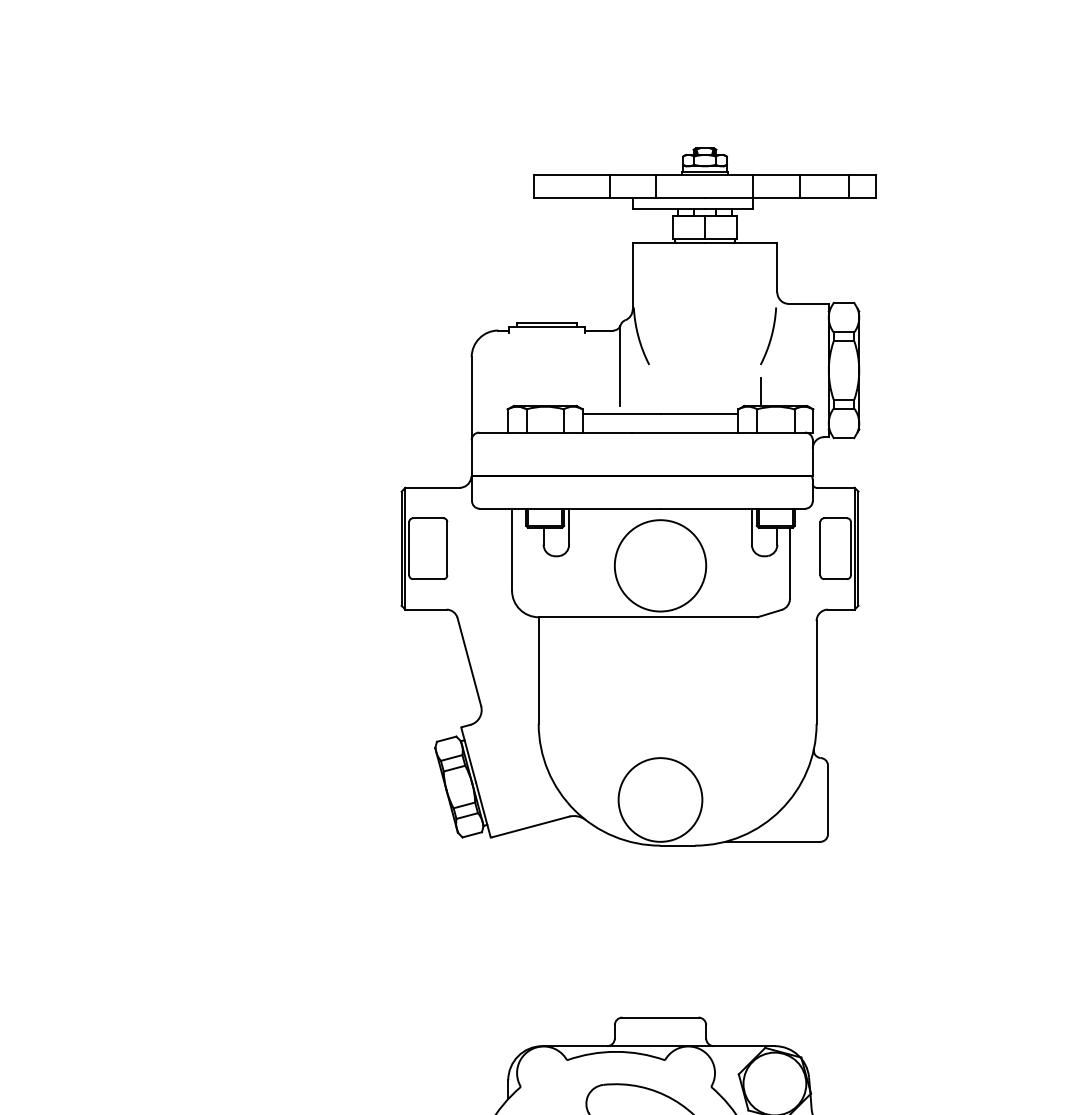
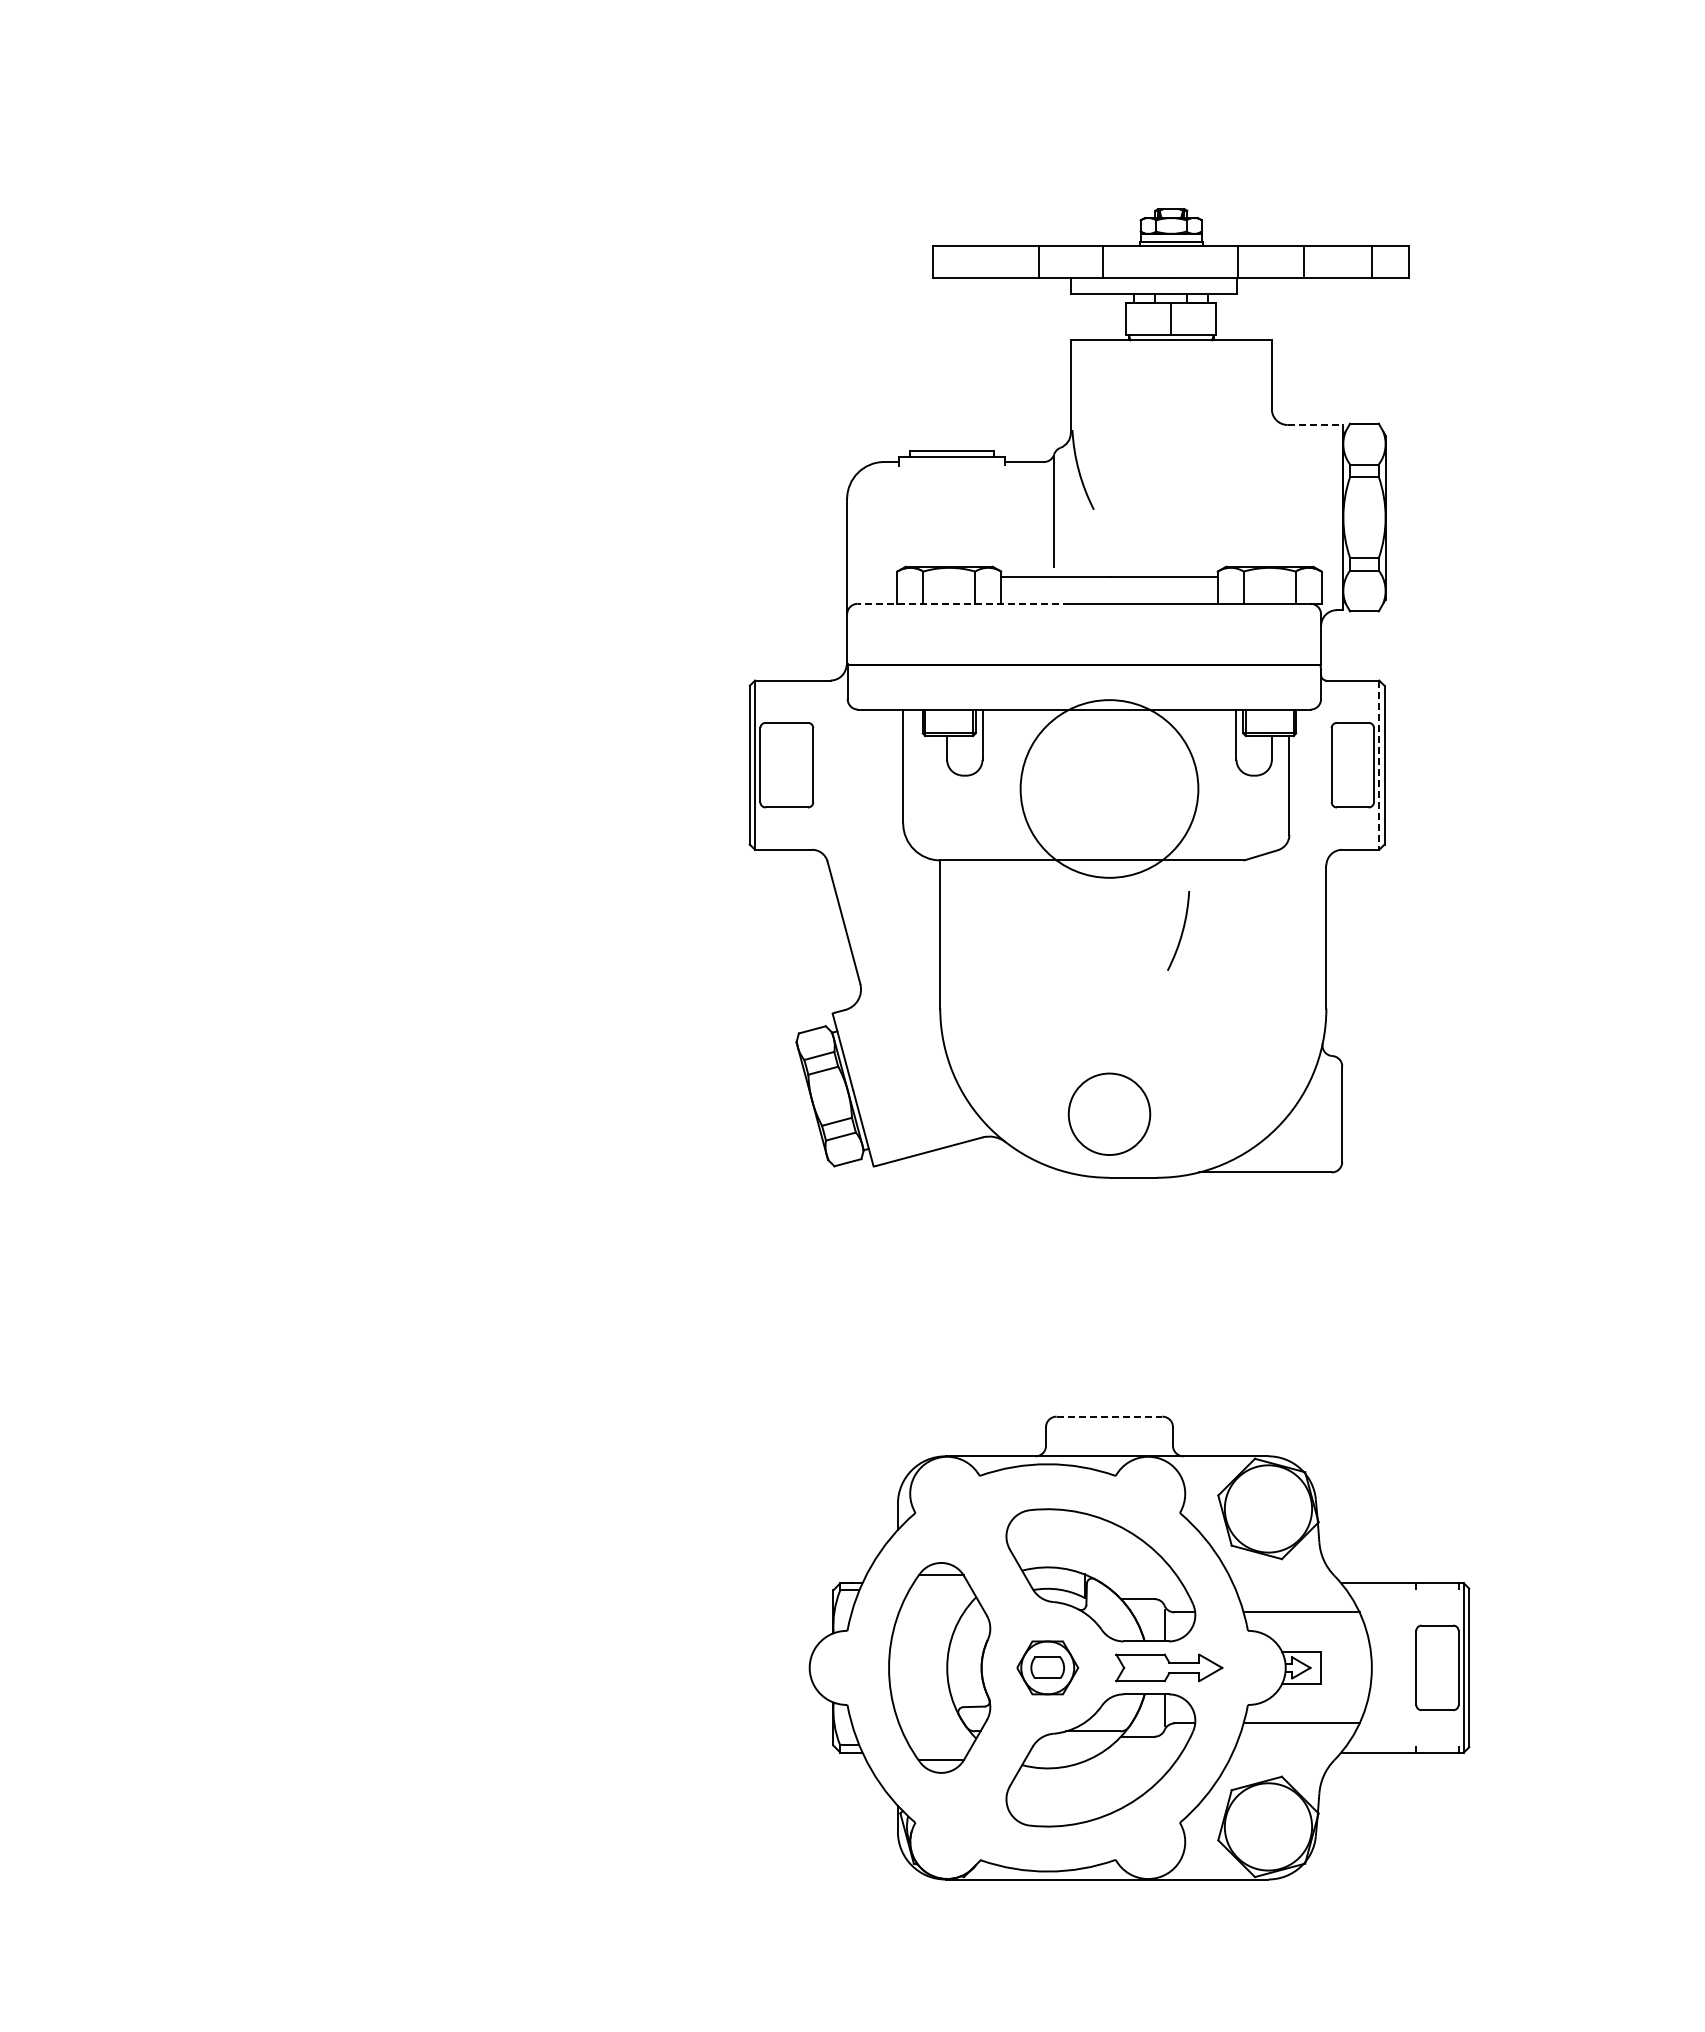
line: (808, 304) -> (1315, 425), solid -> dashed
arc: (770, 336) -> (1181, 931), moved
line: (760, 392) -> (1248, 547), removed
line: (555, 432) -> (963, 603), solid -> dashed
line: (854, 548) -> (1379, 765), solid -> dashed
circle: (660, 565) -> (1109, 788), size x1.4
circle: (660, 800) -> (1109, 1114), size x0.7
line: (660, 1017) -> (1109, 1416), solid -> dashed

